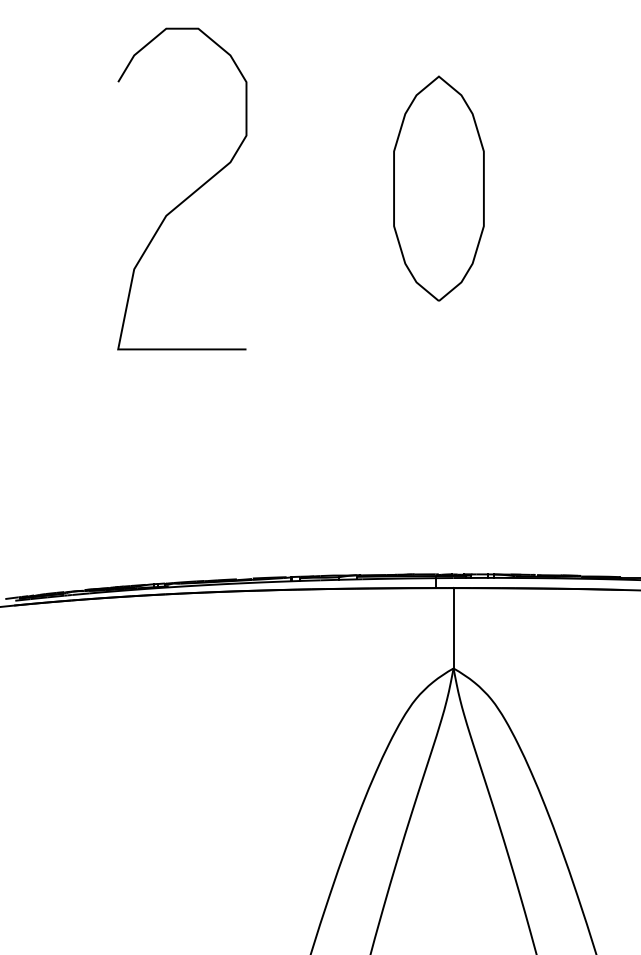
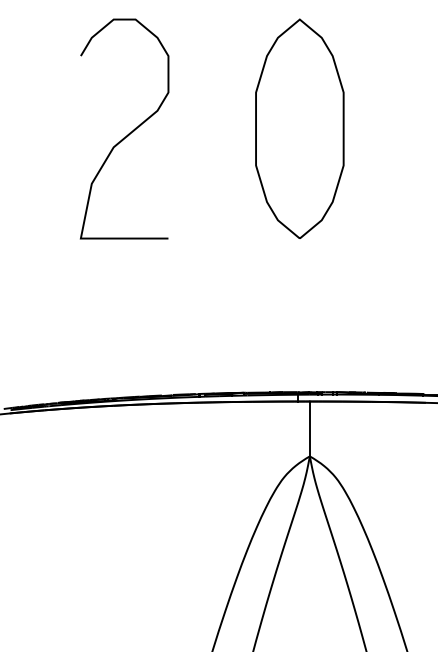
part: (438, 188) -> (299, 128), size x1.43

